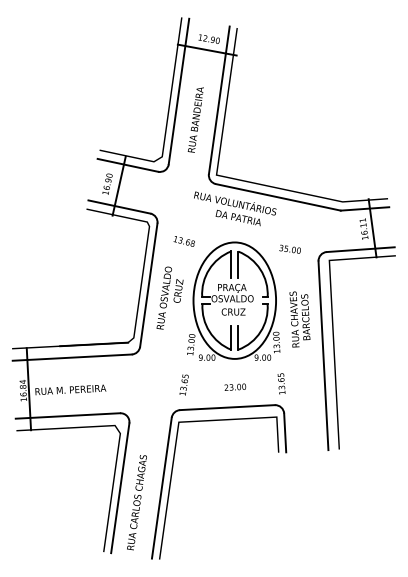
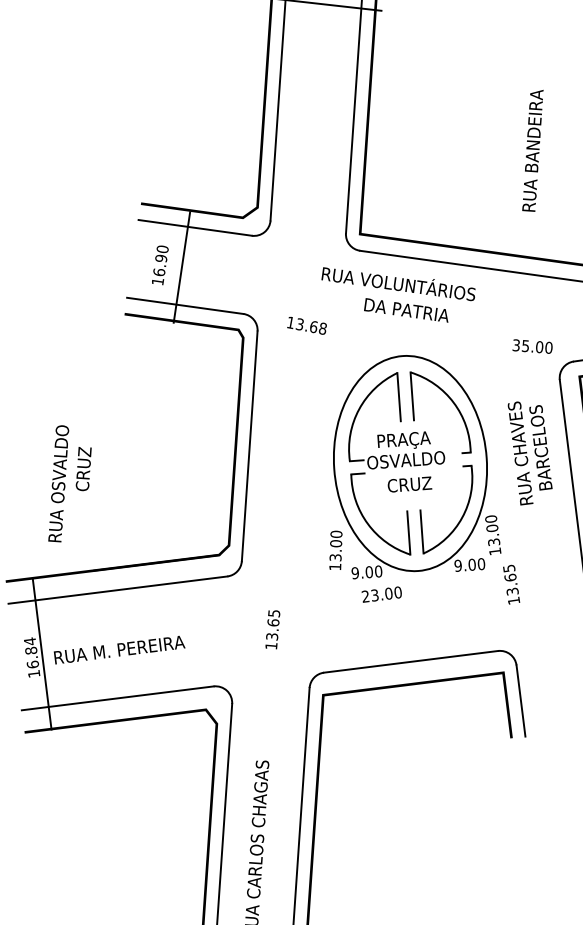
text: (195, 119) -> (532, 150), moved
text: (183, 241) -> (305, 325), moved
text: (289, 248) -> (531, 345), moved
text: (169, 297) -> (68, 482), moved
text: (299, 319) -> (529, 452), moved
text: (281, 383) -> (511, 583), moved
text: (183, 384) -> (271, 628), moved
text: (235, 386) -> (382, 593), moved

